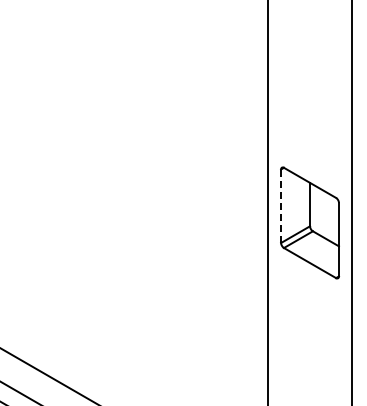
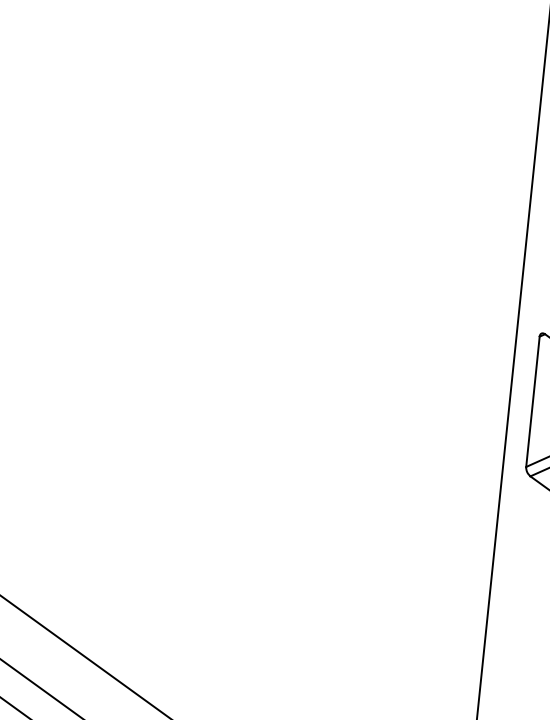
line: (281, 206) -> (533, 402), dashed -> solid

